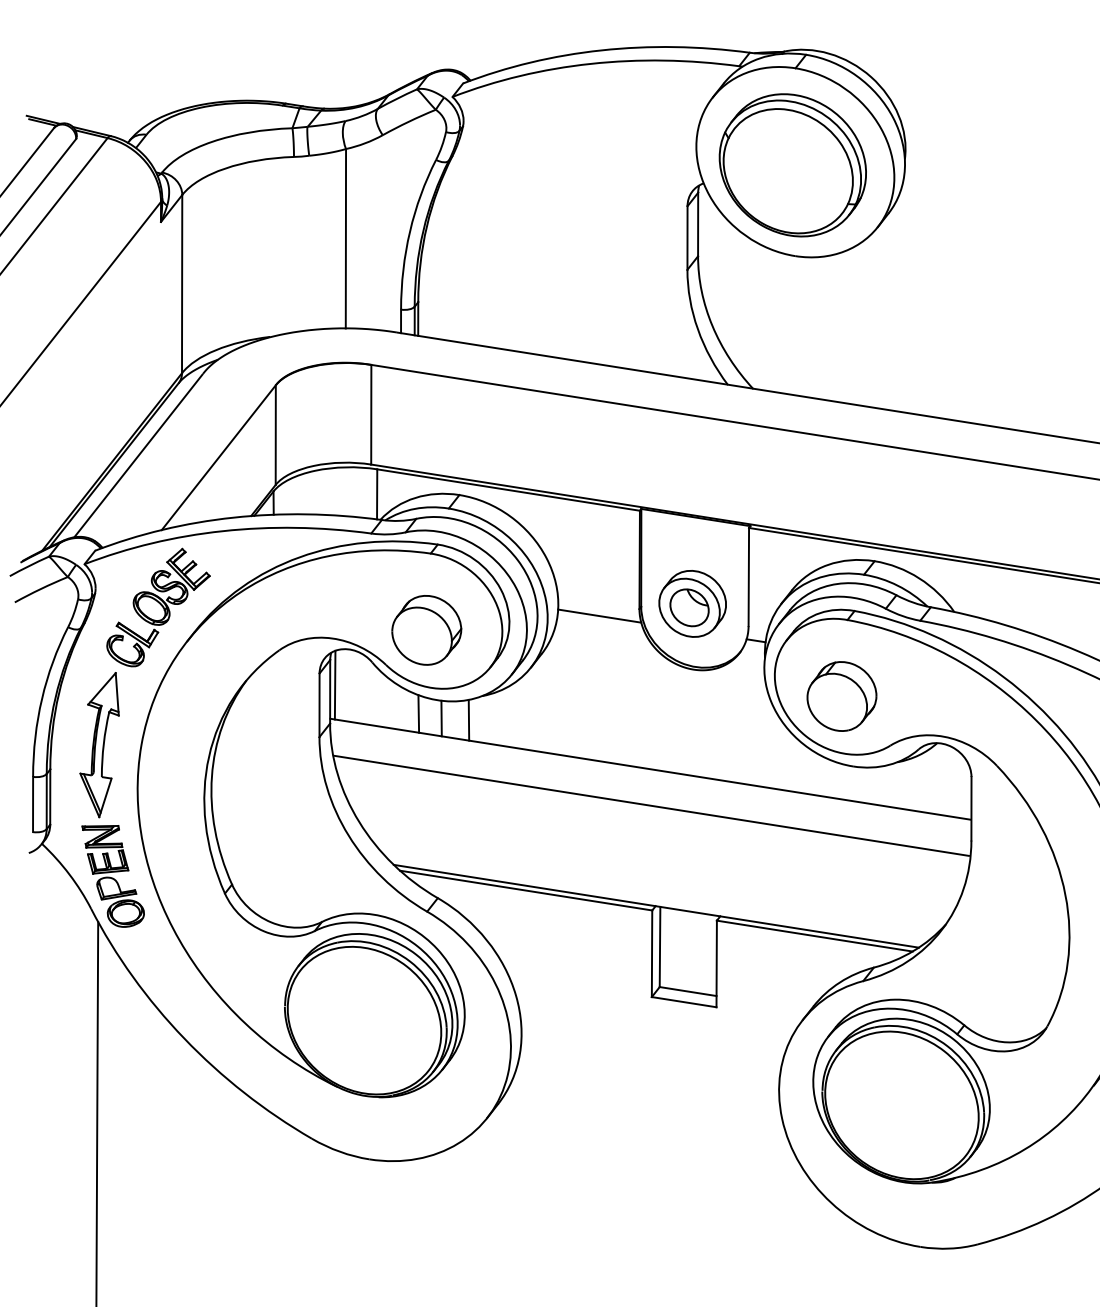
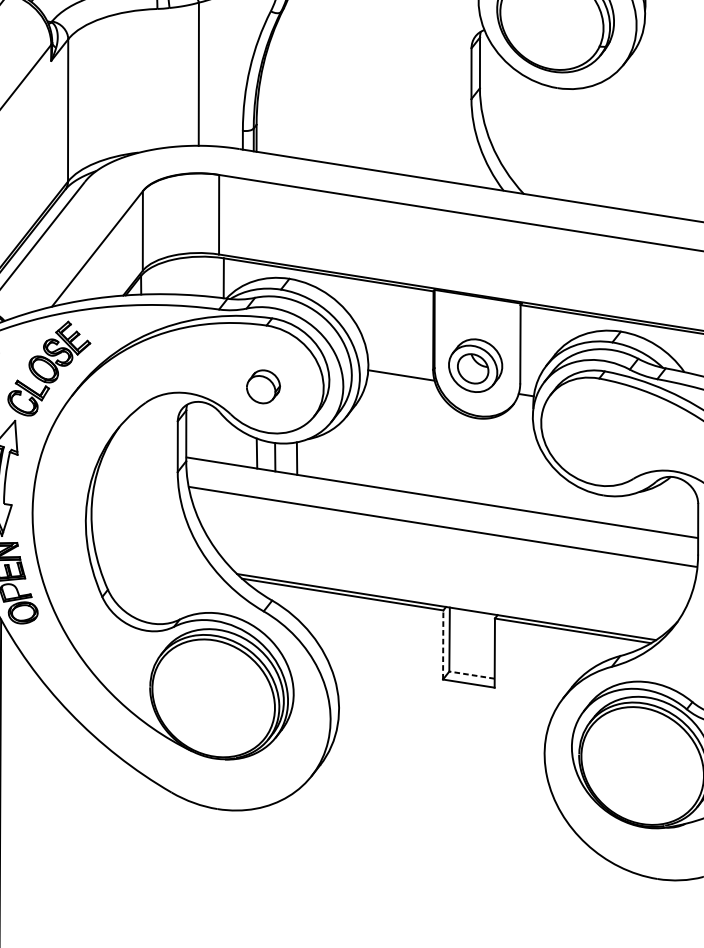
part: (426, 630) -> (263, 386), size x0.6
line: (334, 684) -> (189, 430), removed
part: (841, 696) -> (594, 439), removed
line: (652, 953) -> (443, 644), solid -> dashed
line: (688, 991) -> (472, 675), solid -> dashed

